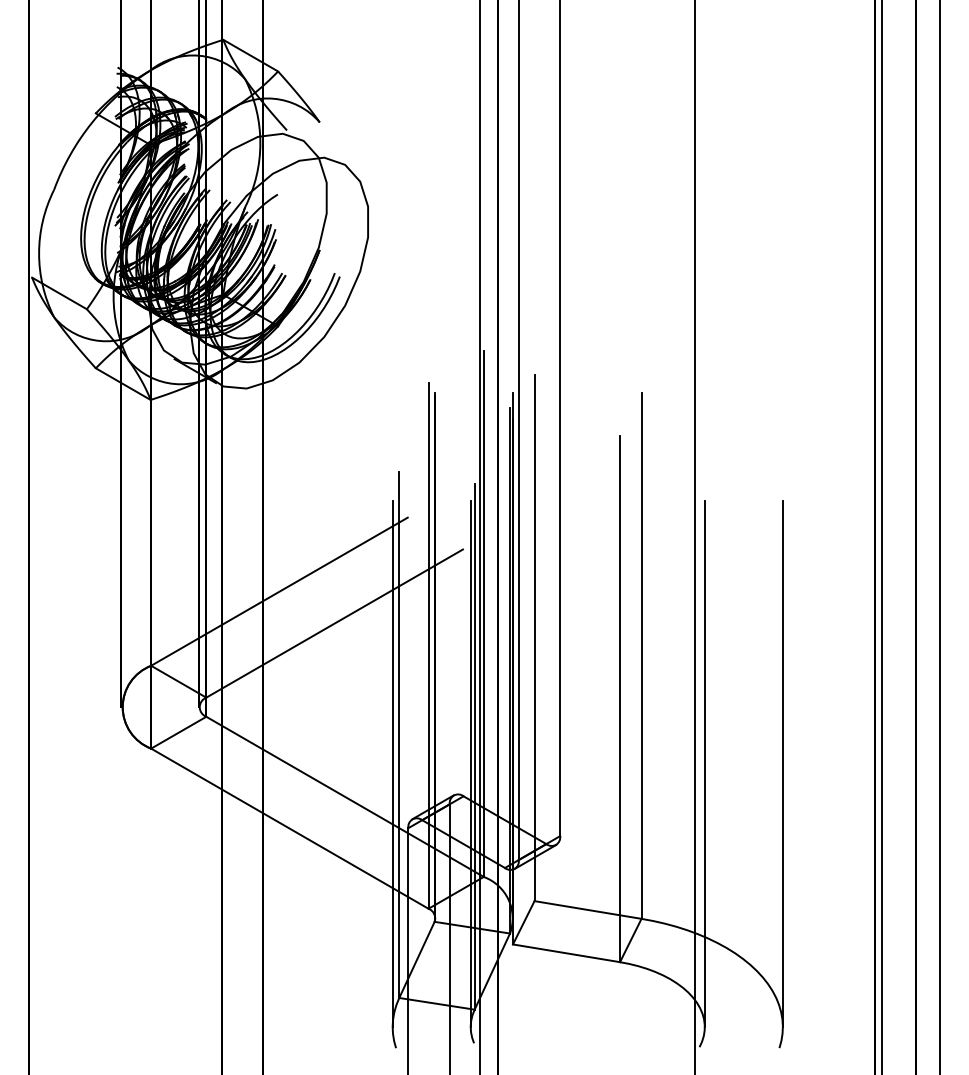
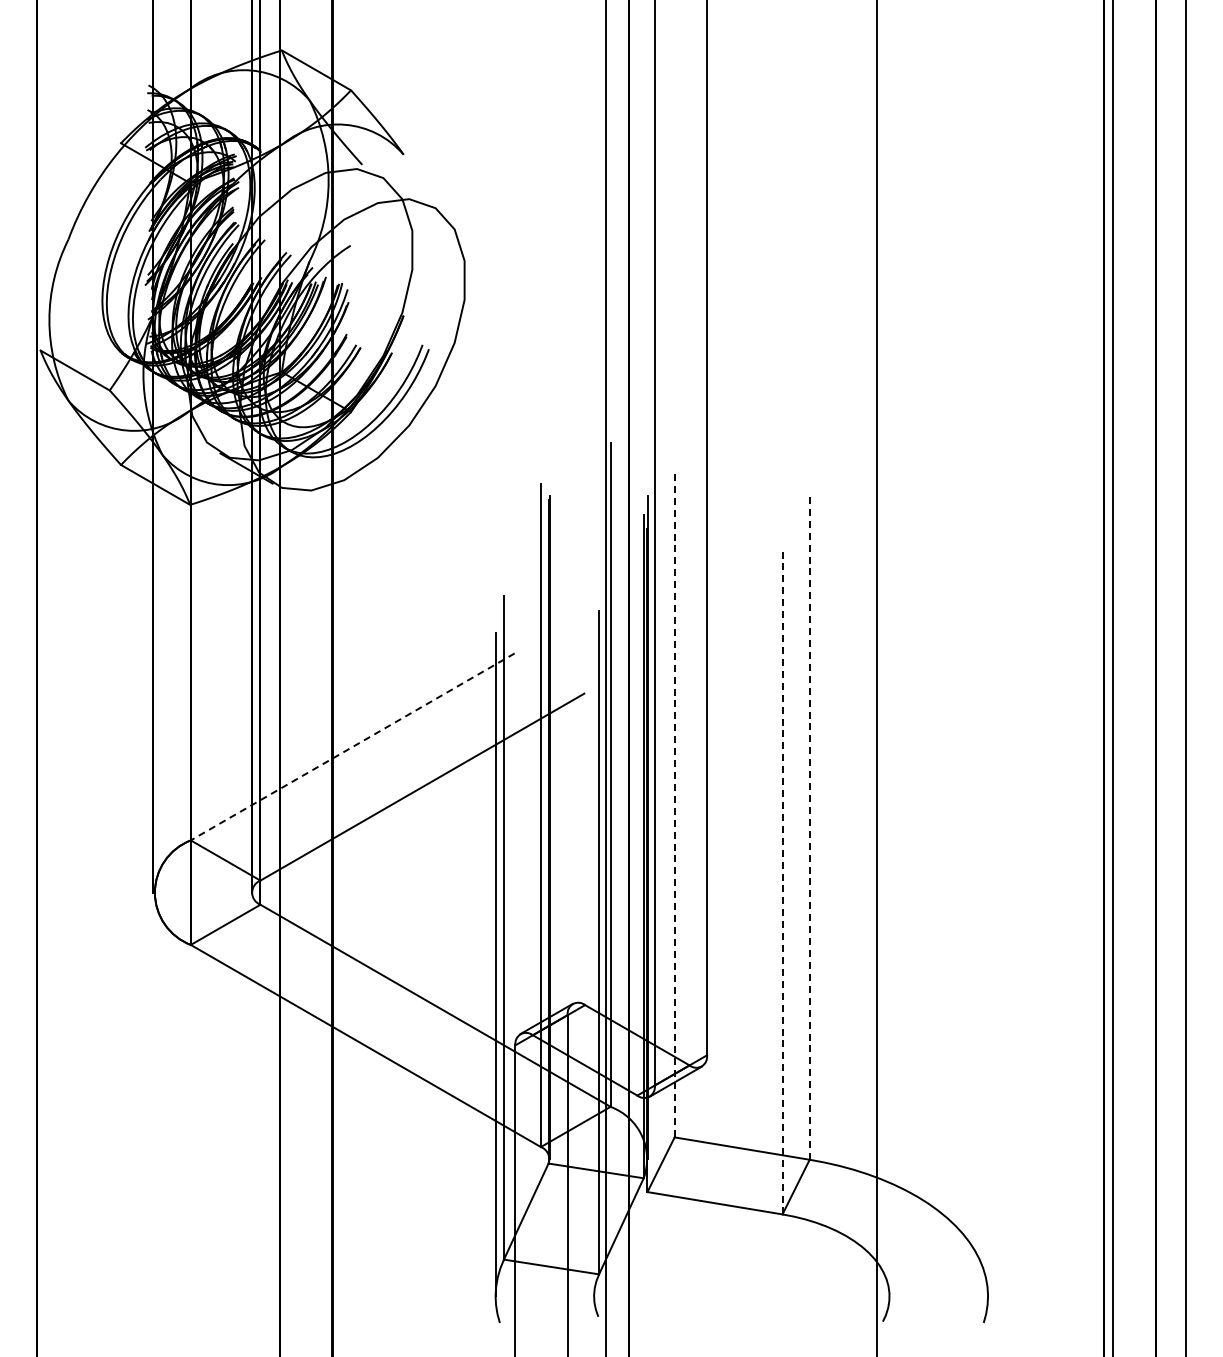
line: (279, 591) -> (352, 746), solid -> dashed
line: (534, 638) -> (674, 805), solid -> dashed
line: (641, 656) -> (809, 828), solid -> dashed
line: (620, 699) -> (782, 882), solid -> dashed
line: (471, 764) -> (594, 964), removed
line: (704, 764) -> (889, 964), removed
line: (783, 764) -> (988, 964), removed

